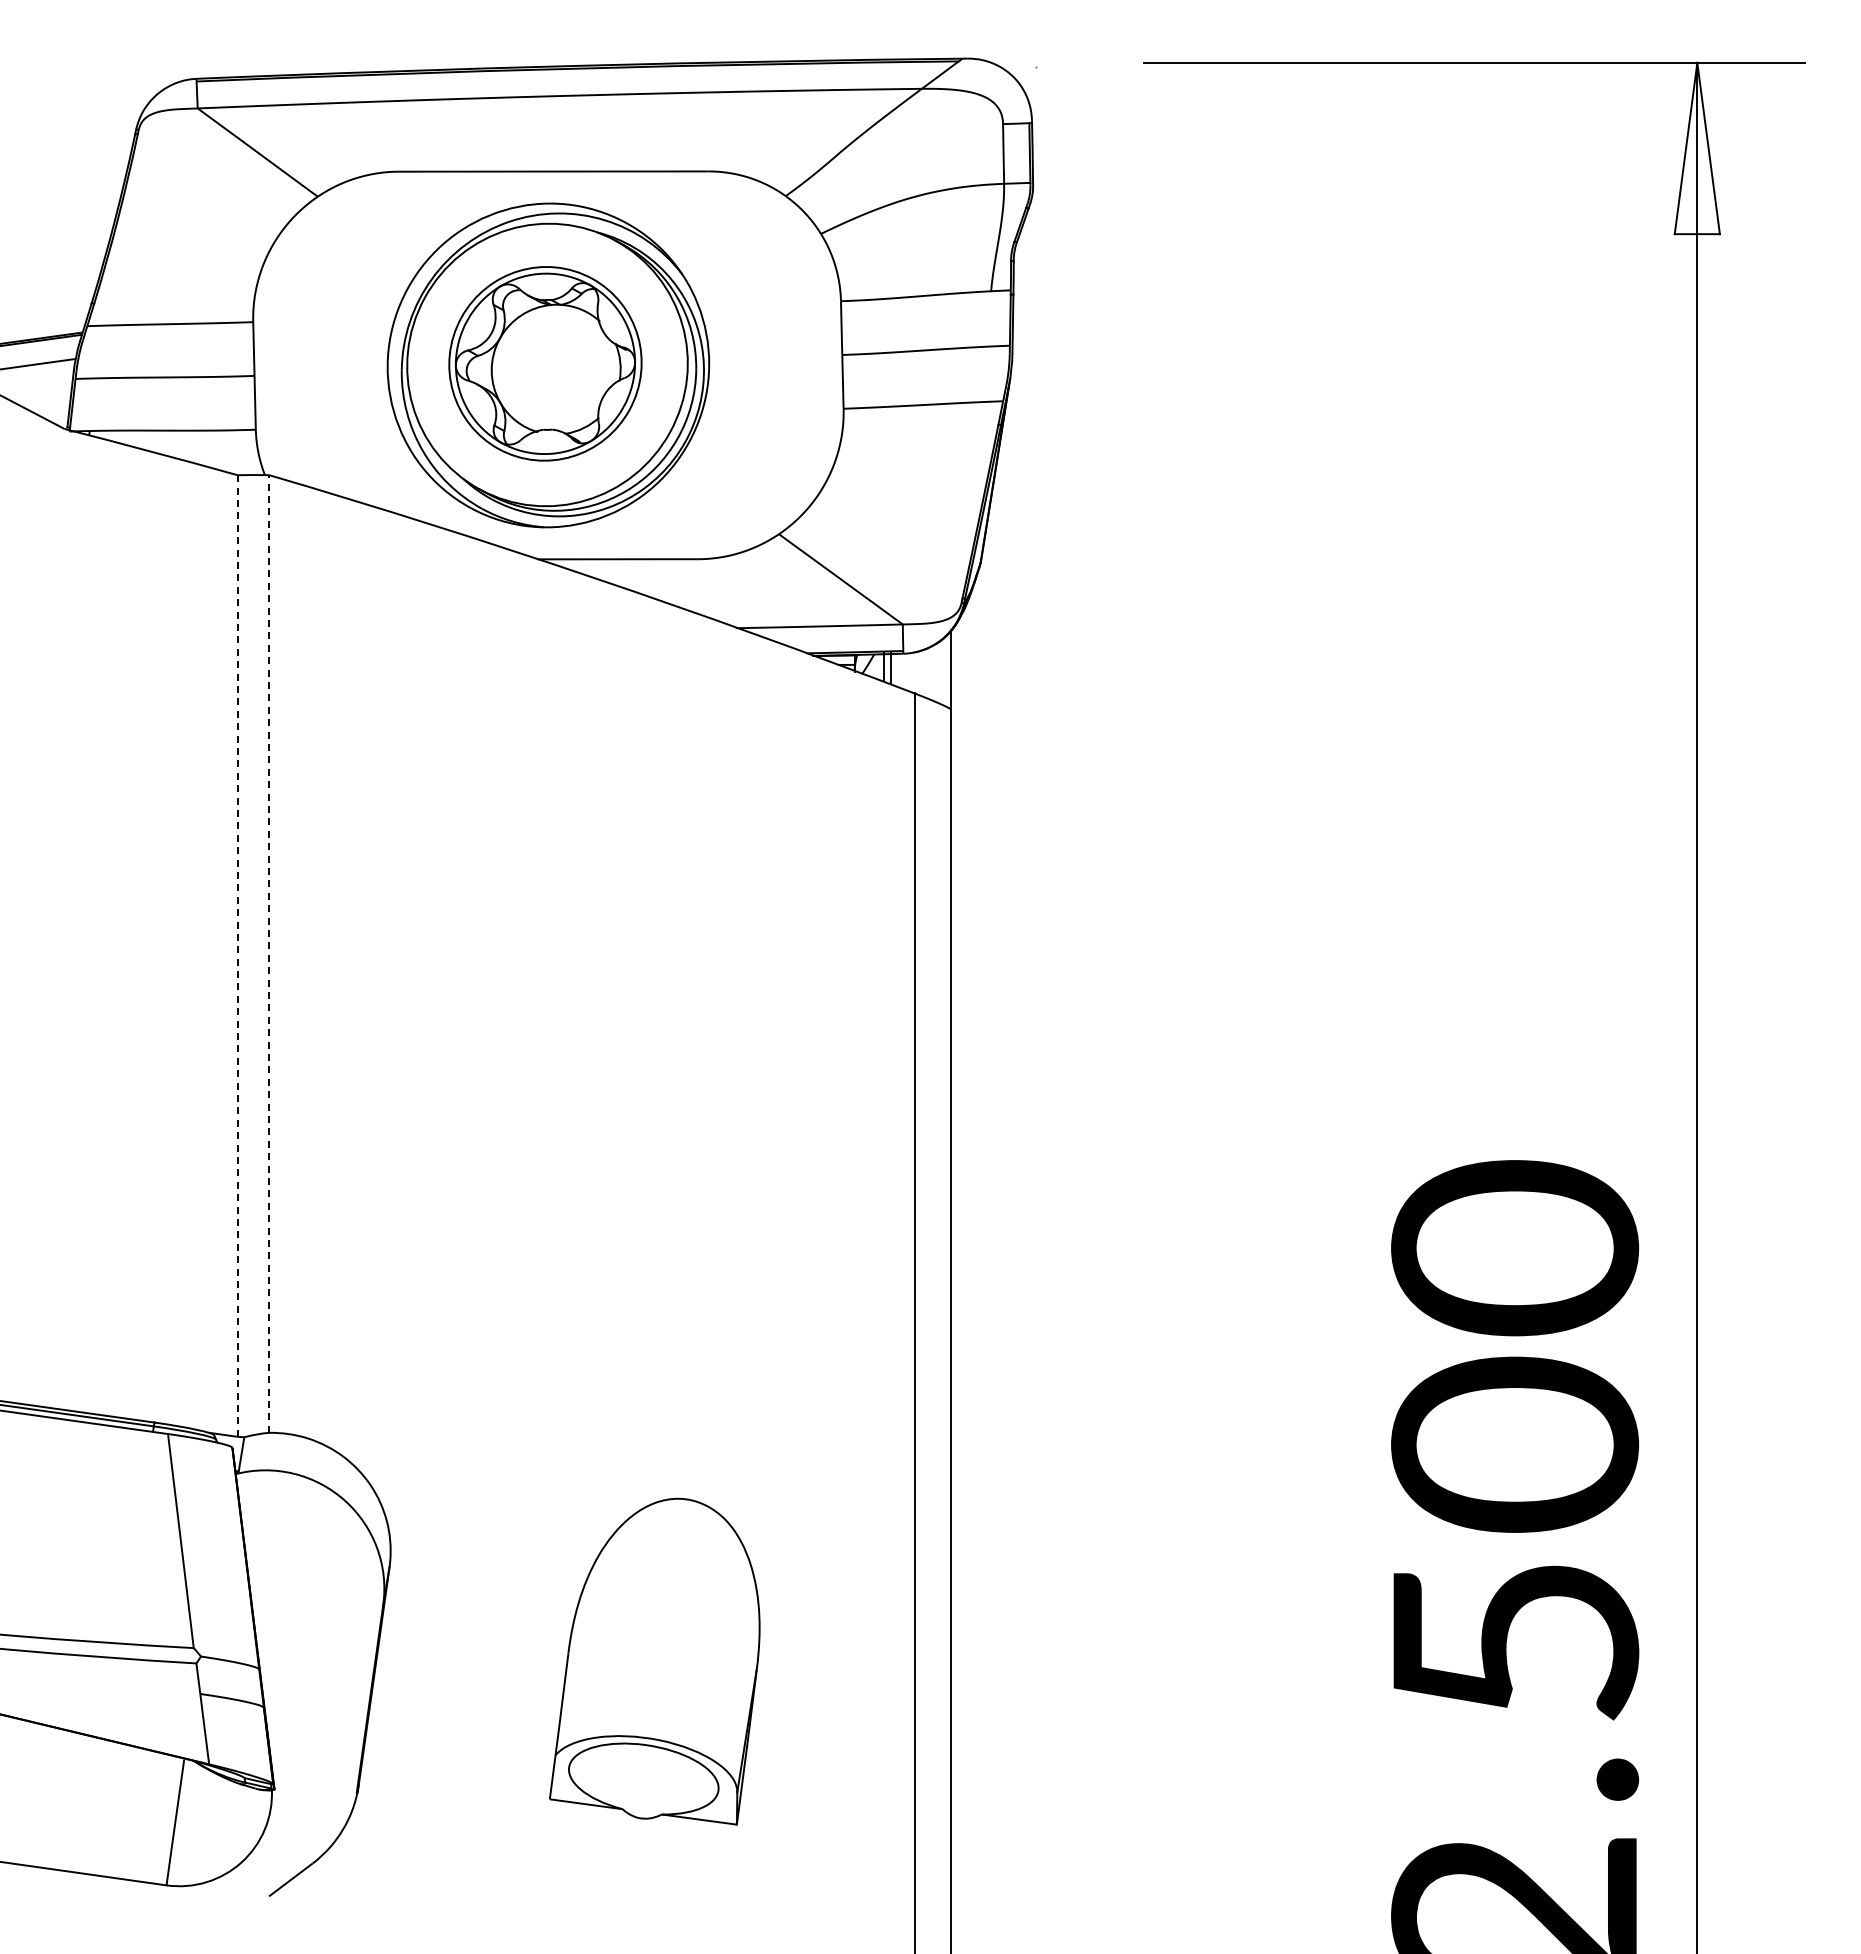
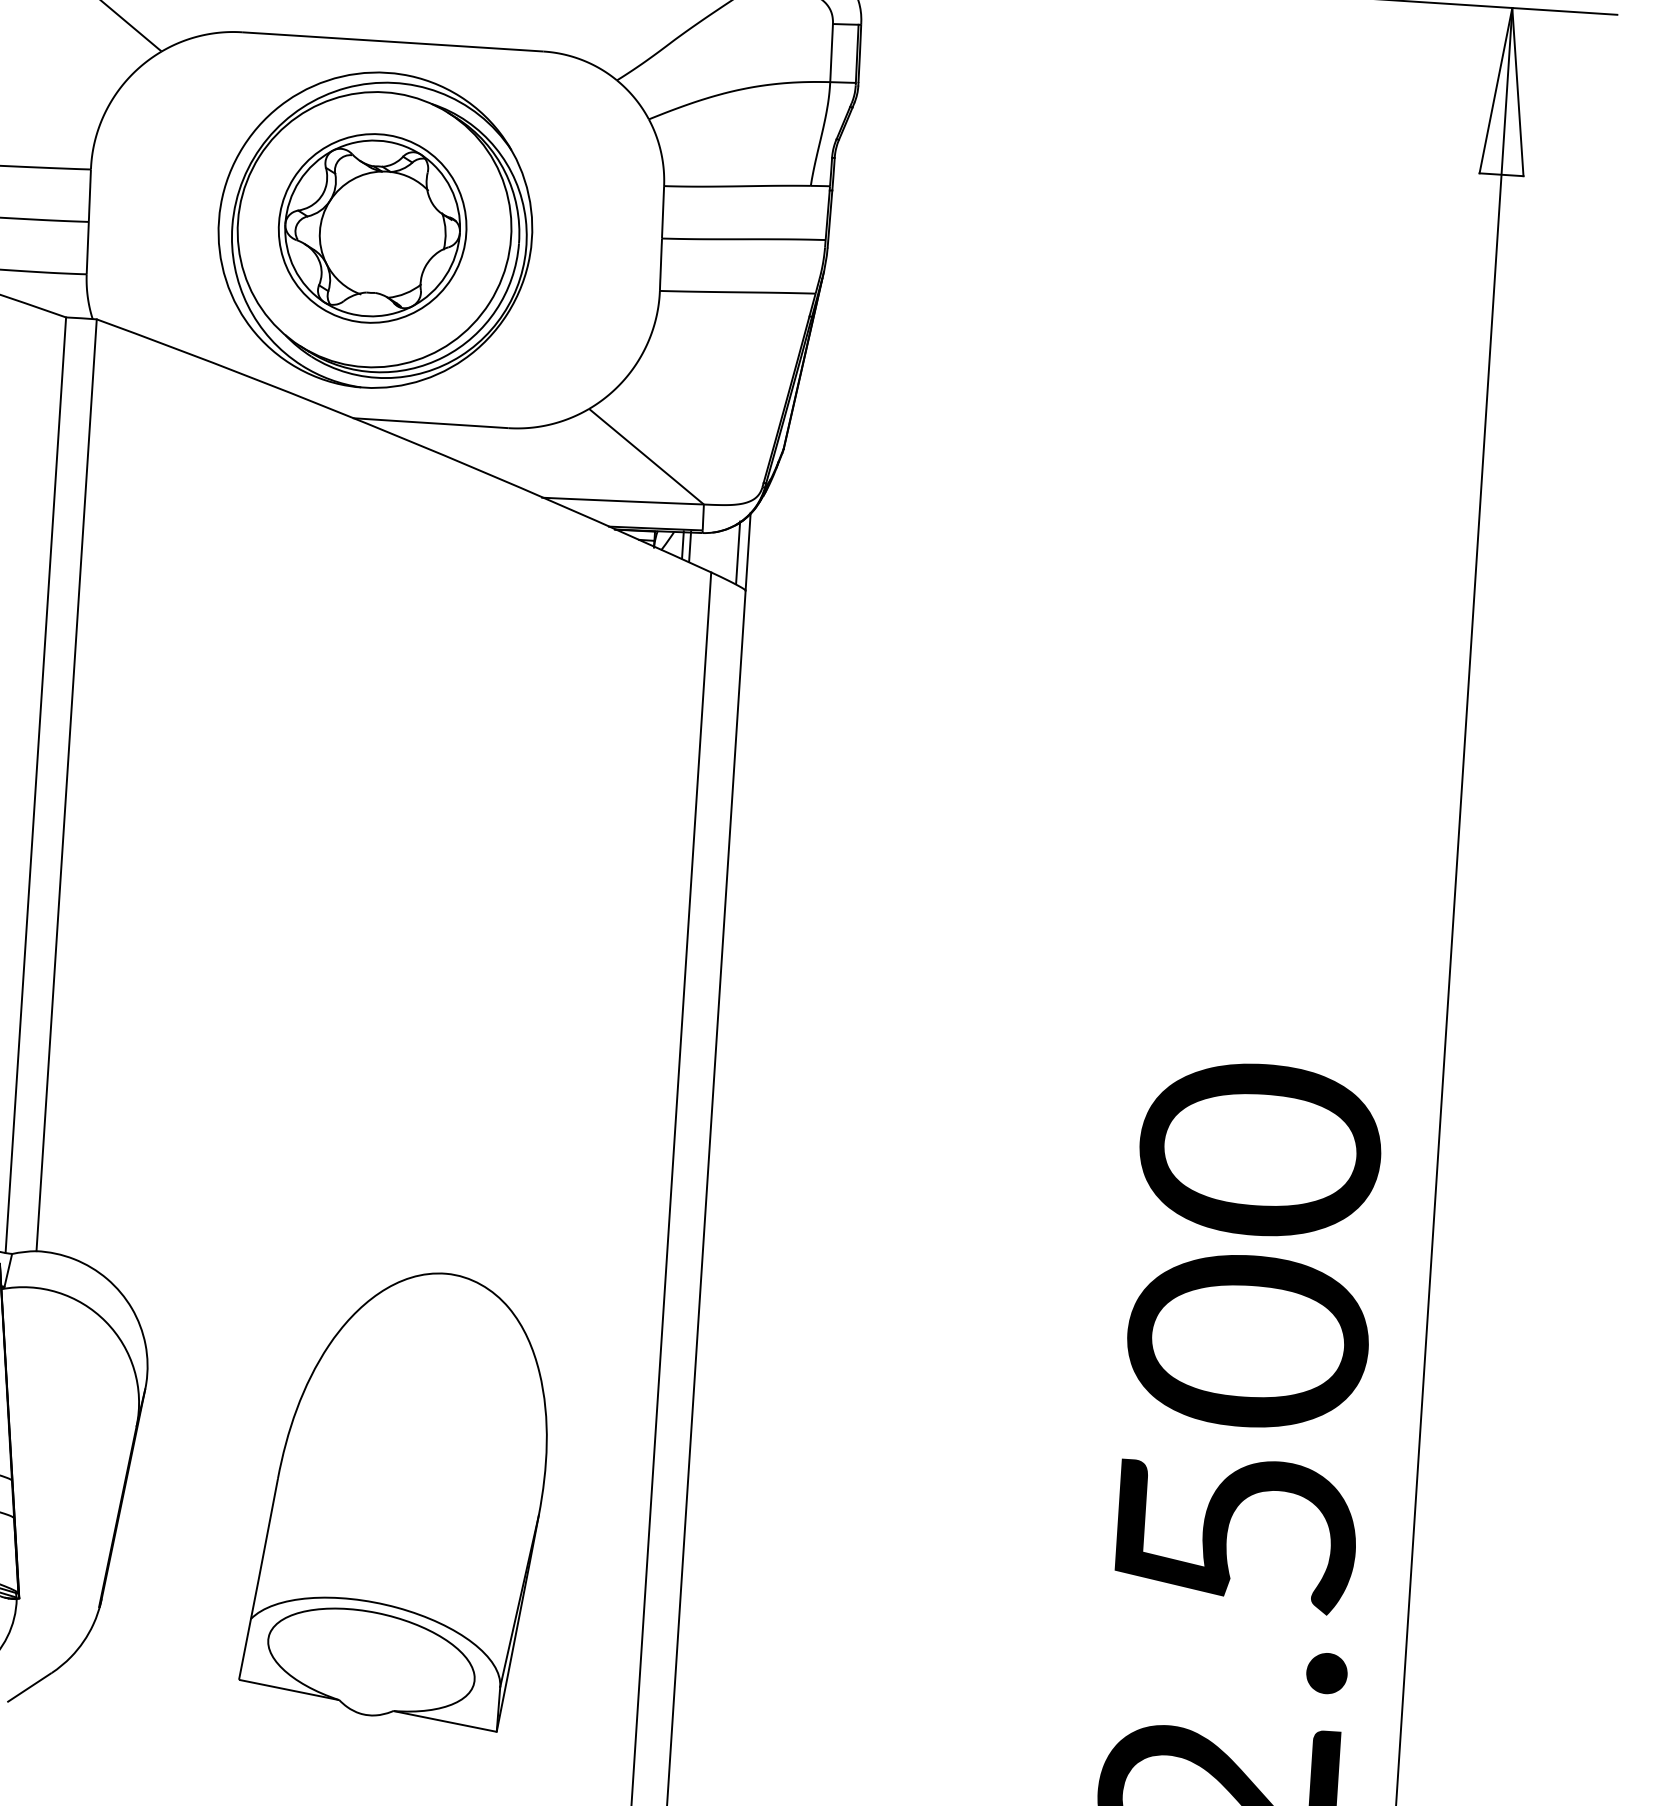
line: (940, 671) -> (737, 552), added
line: (269, 954) -> (66, 785), dashed -> solid
line: (237, 956) -> (35, 785), dashed -> solid
part: (654, 1661) -> (397, 1497), size x1.43

